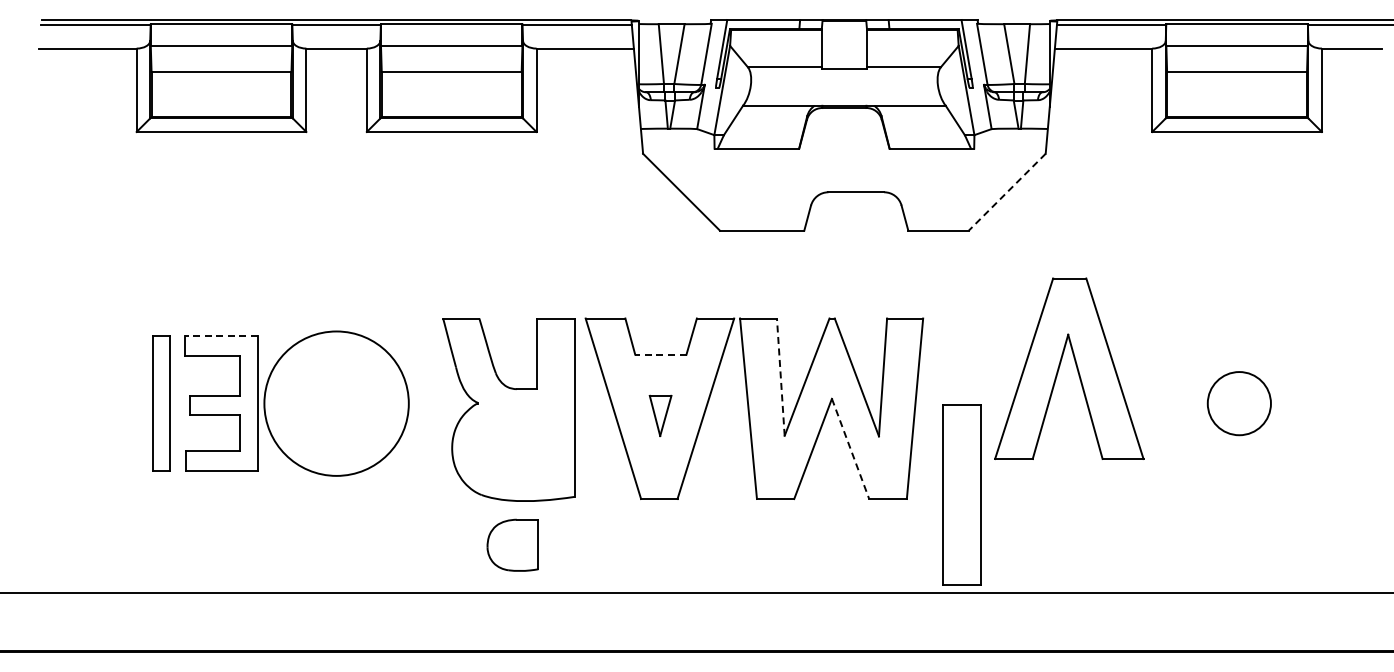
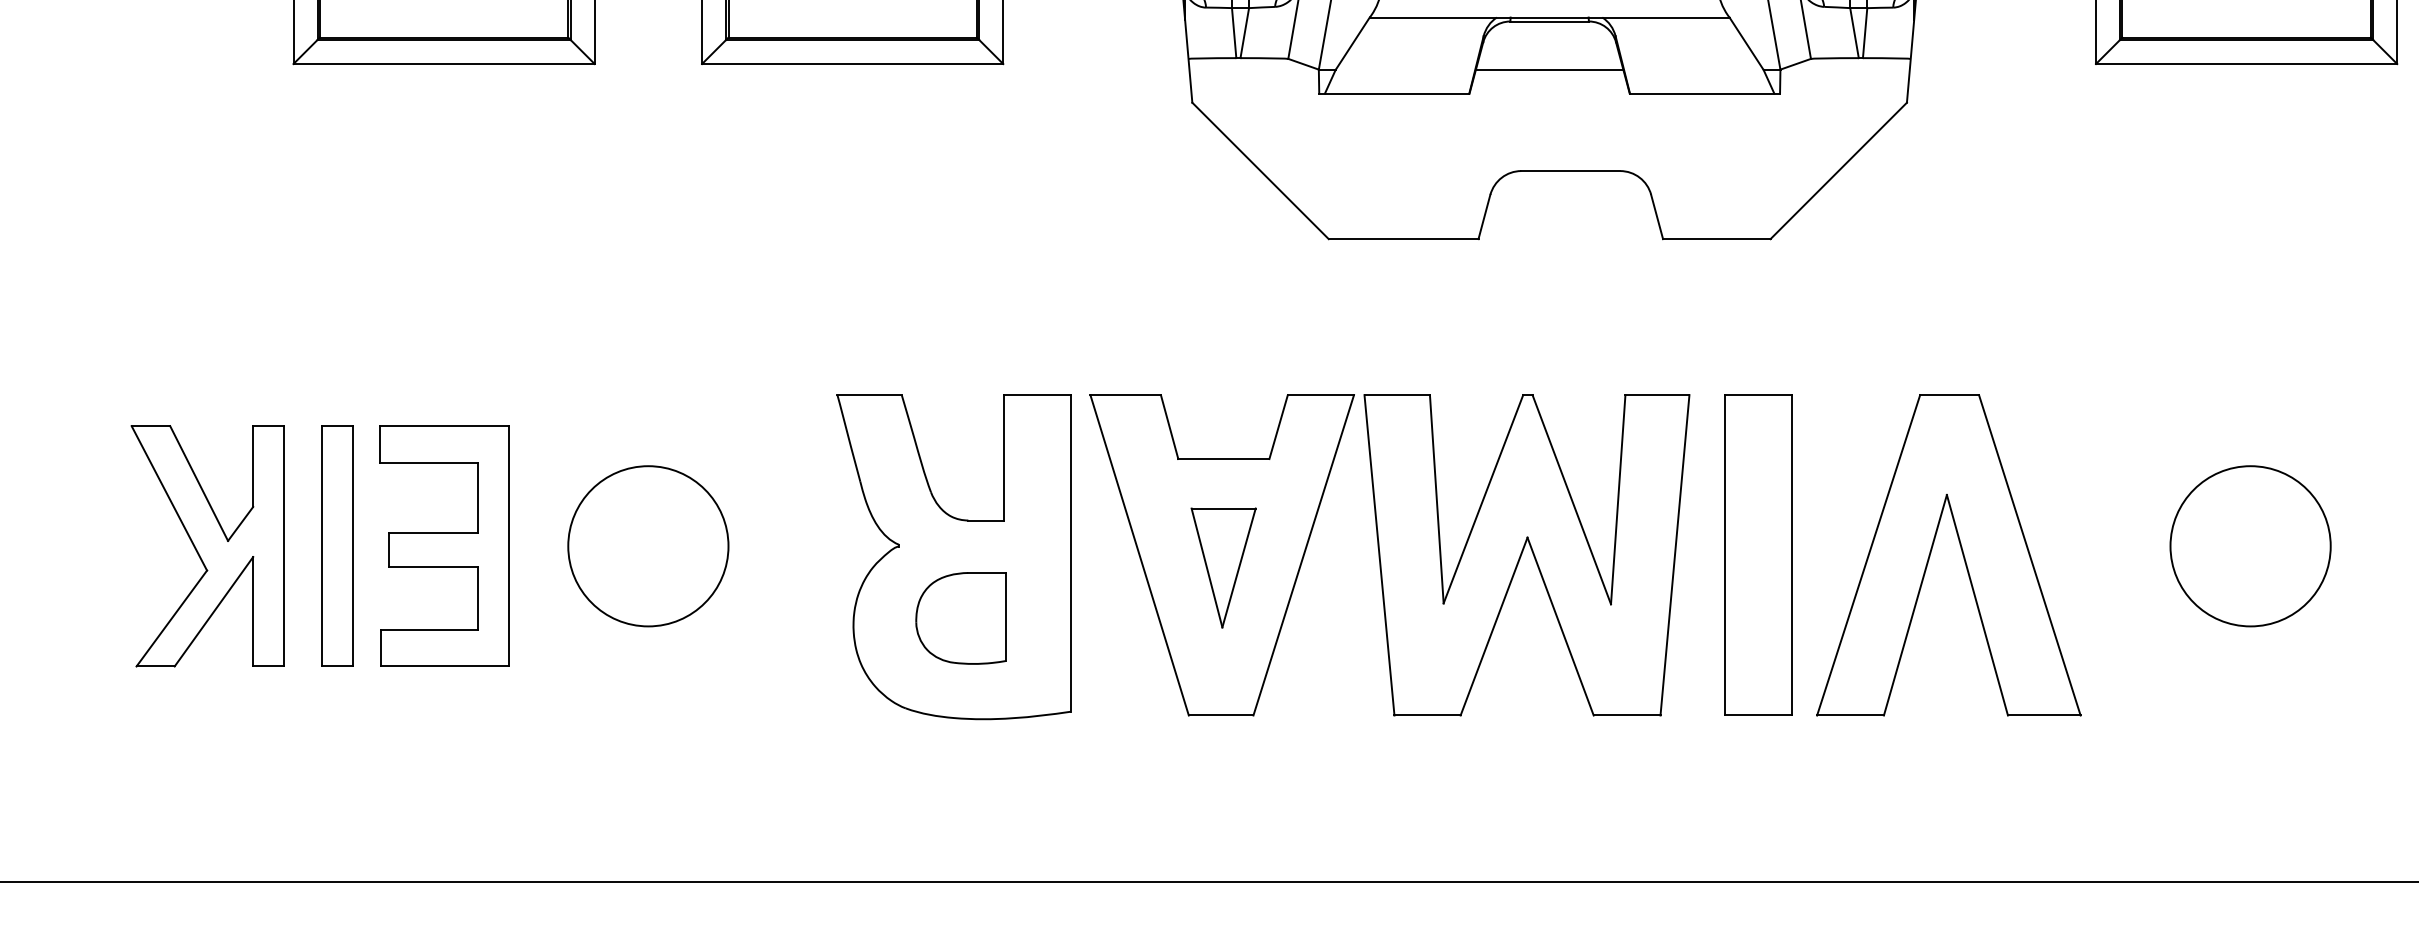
line: (843, 135) -> (1548, 70), added
line: (1006, 192) -> (1837, 171), dashed -> solid
line: (221, 336) -> (444, 427), dashed -> solid
line: (660, 354) -> (1223, 458), dashed -> solid
part: (1075, 365) -> (1959, 549), moved
line: (780, 377) -> (1436, 499), dashed -> solid
part: (87, 403) -> (206, 545), added
circle: (336, 403) -> (648, 545), size x0.62
circle: (1239, 403) -> (2250, 545), size x1.43
part: (660, 415) -> (1223, 567), size x1.67
line: (850, 449) -> (1560, 627), dashed -> solid
part: (961, 494) -> (1757, 554), moved
part: (512, 544) -> (960, 616), moved

